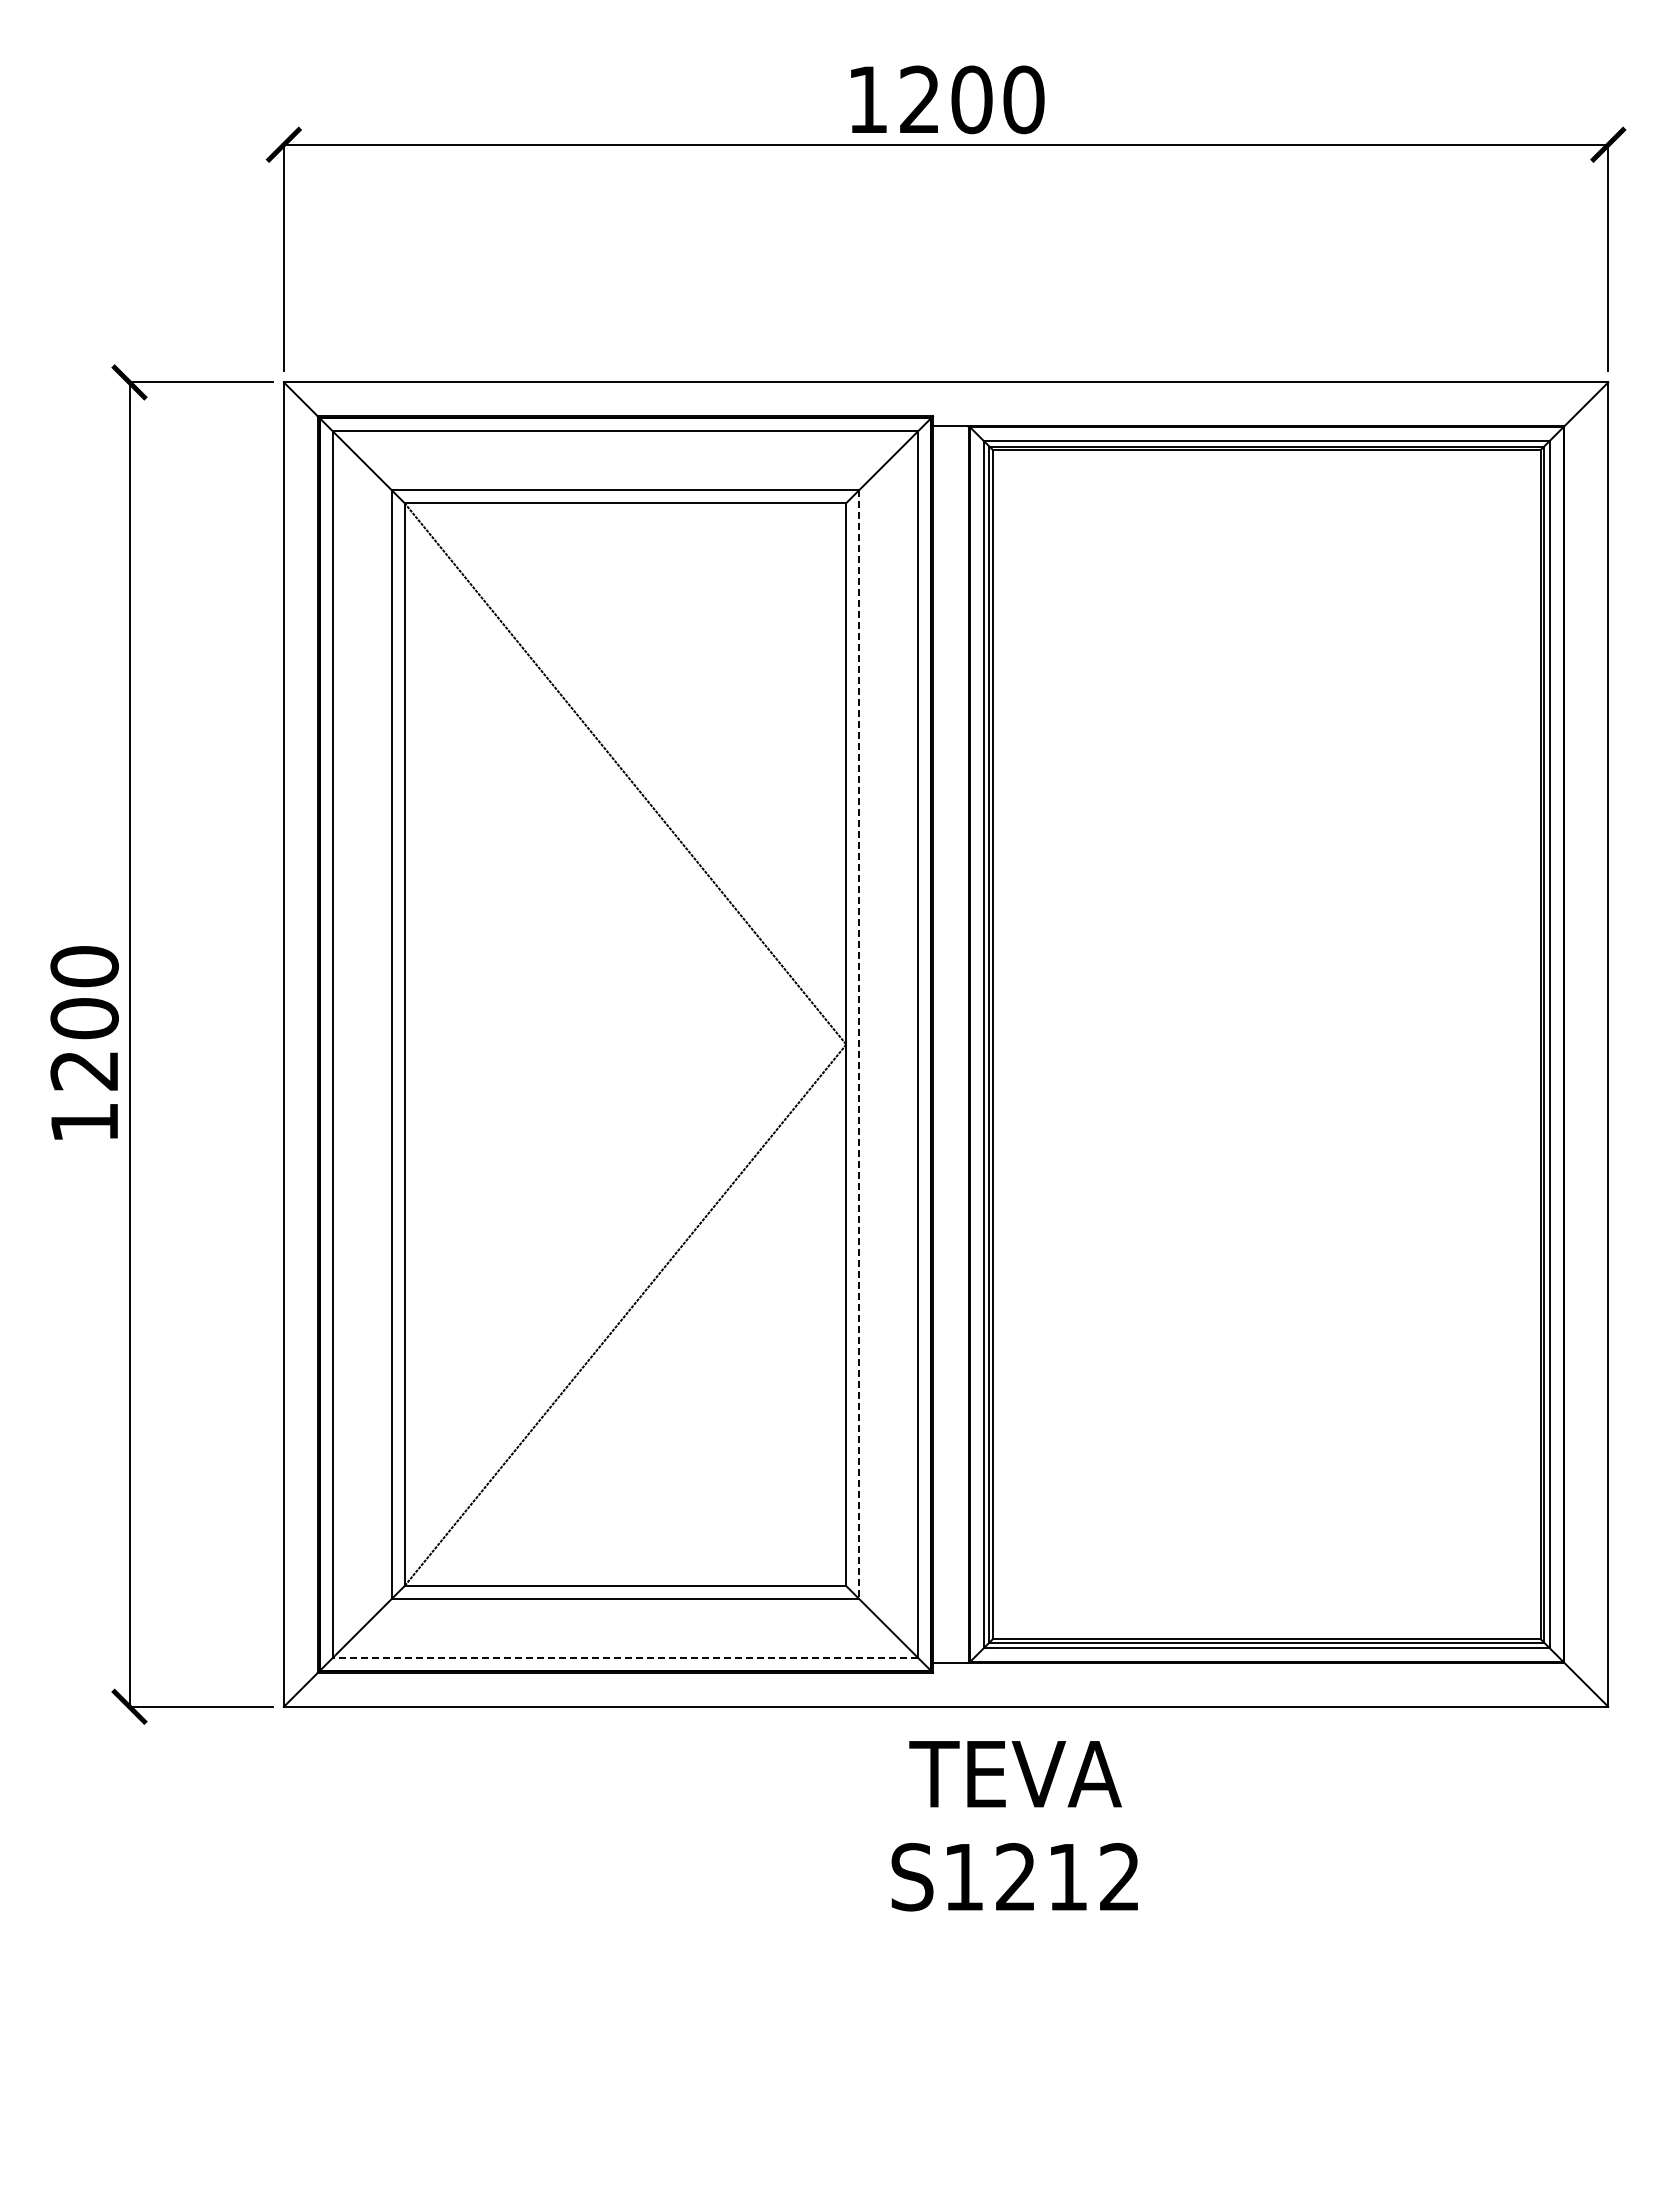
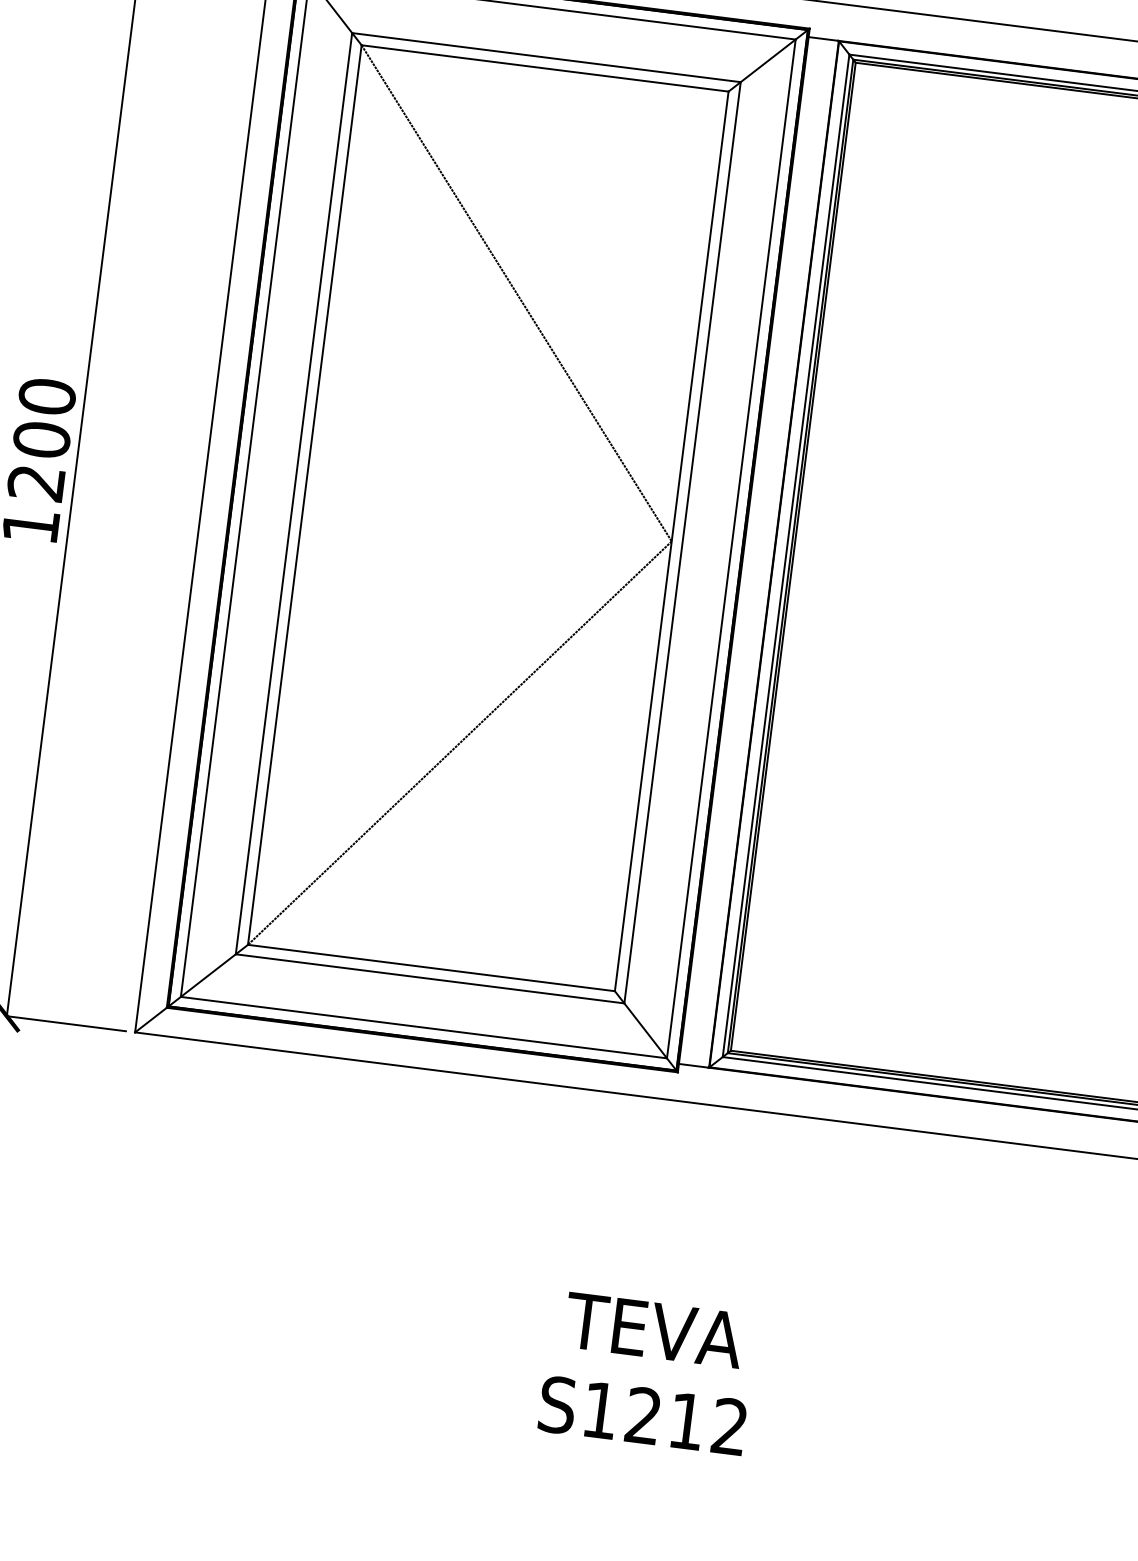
line: (859, 1044) -> (682, 542), dashed -> solid
line: (625, 1657) -> (424, 1027), dashed -> solid
text: (1014, 1826) -> (647, 1373), moved

